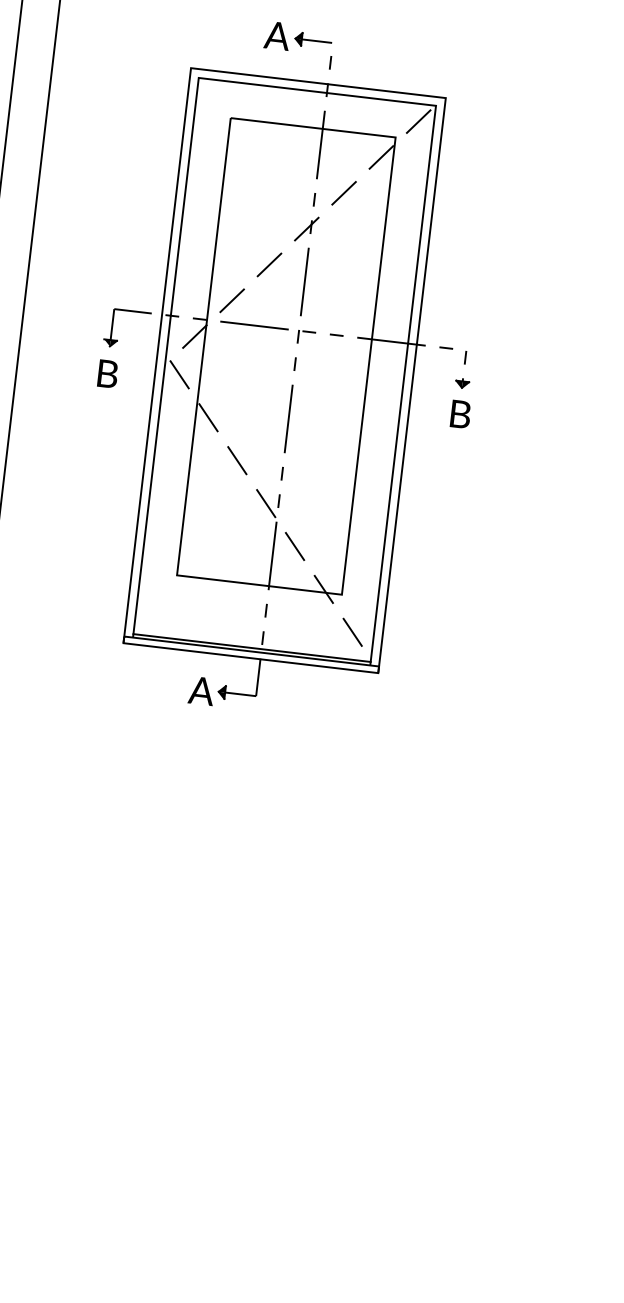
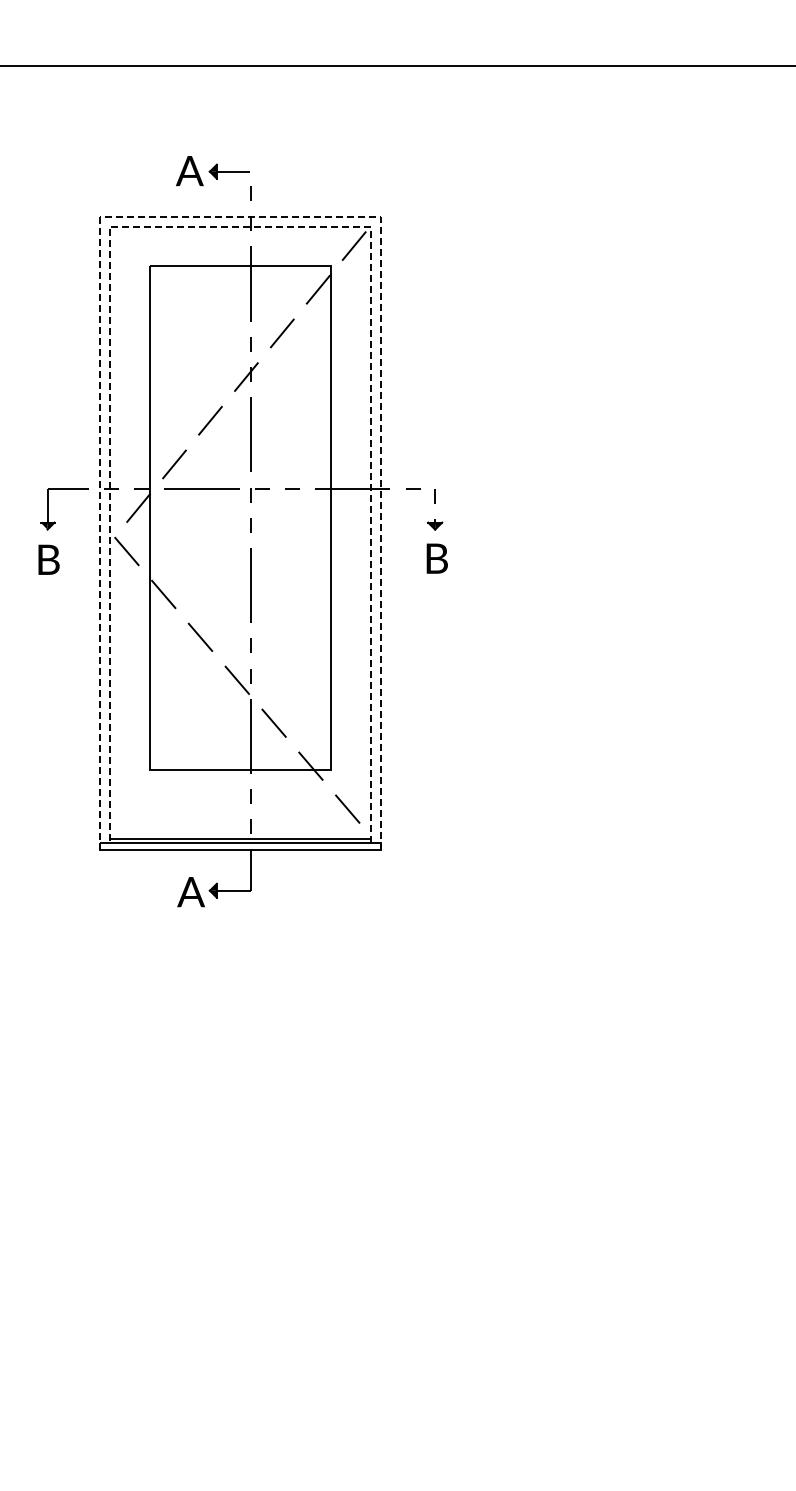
line: (317, 83) -> (239, 217), solid -> dashed
line: (317, 91) -> (240, 226), solid -> dashed

